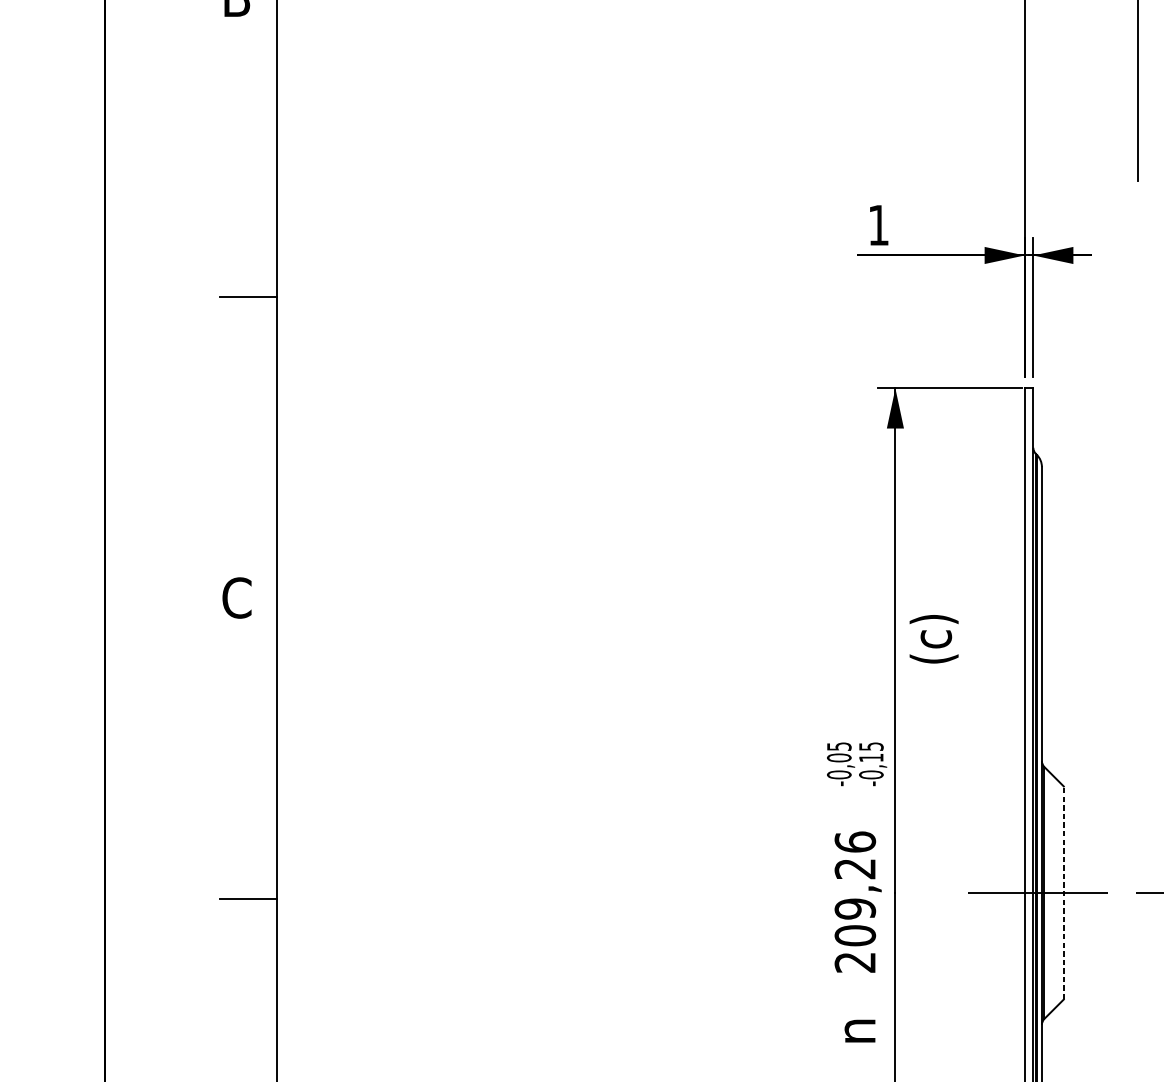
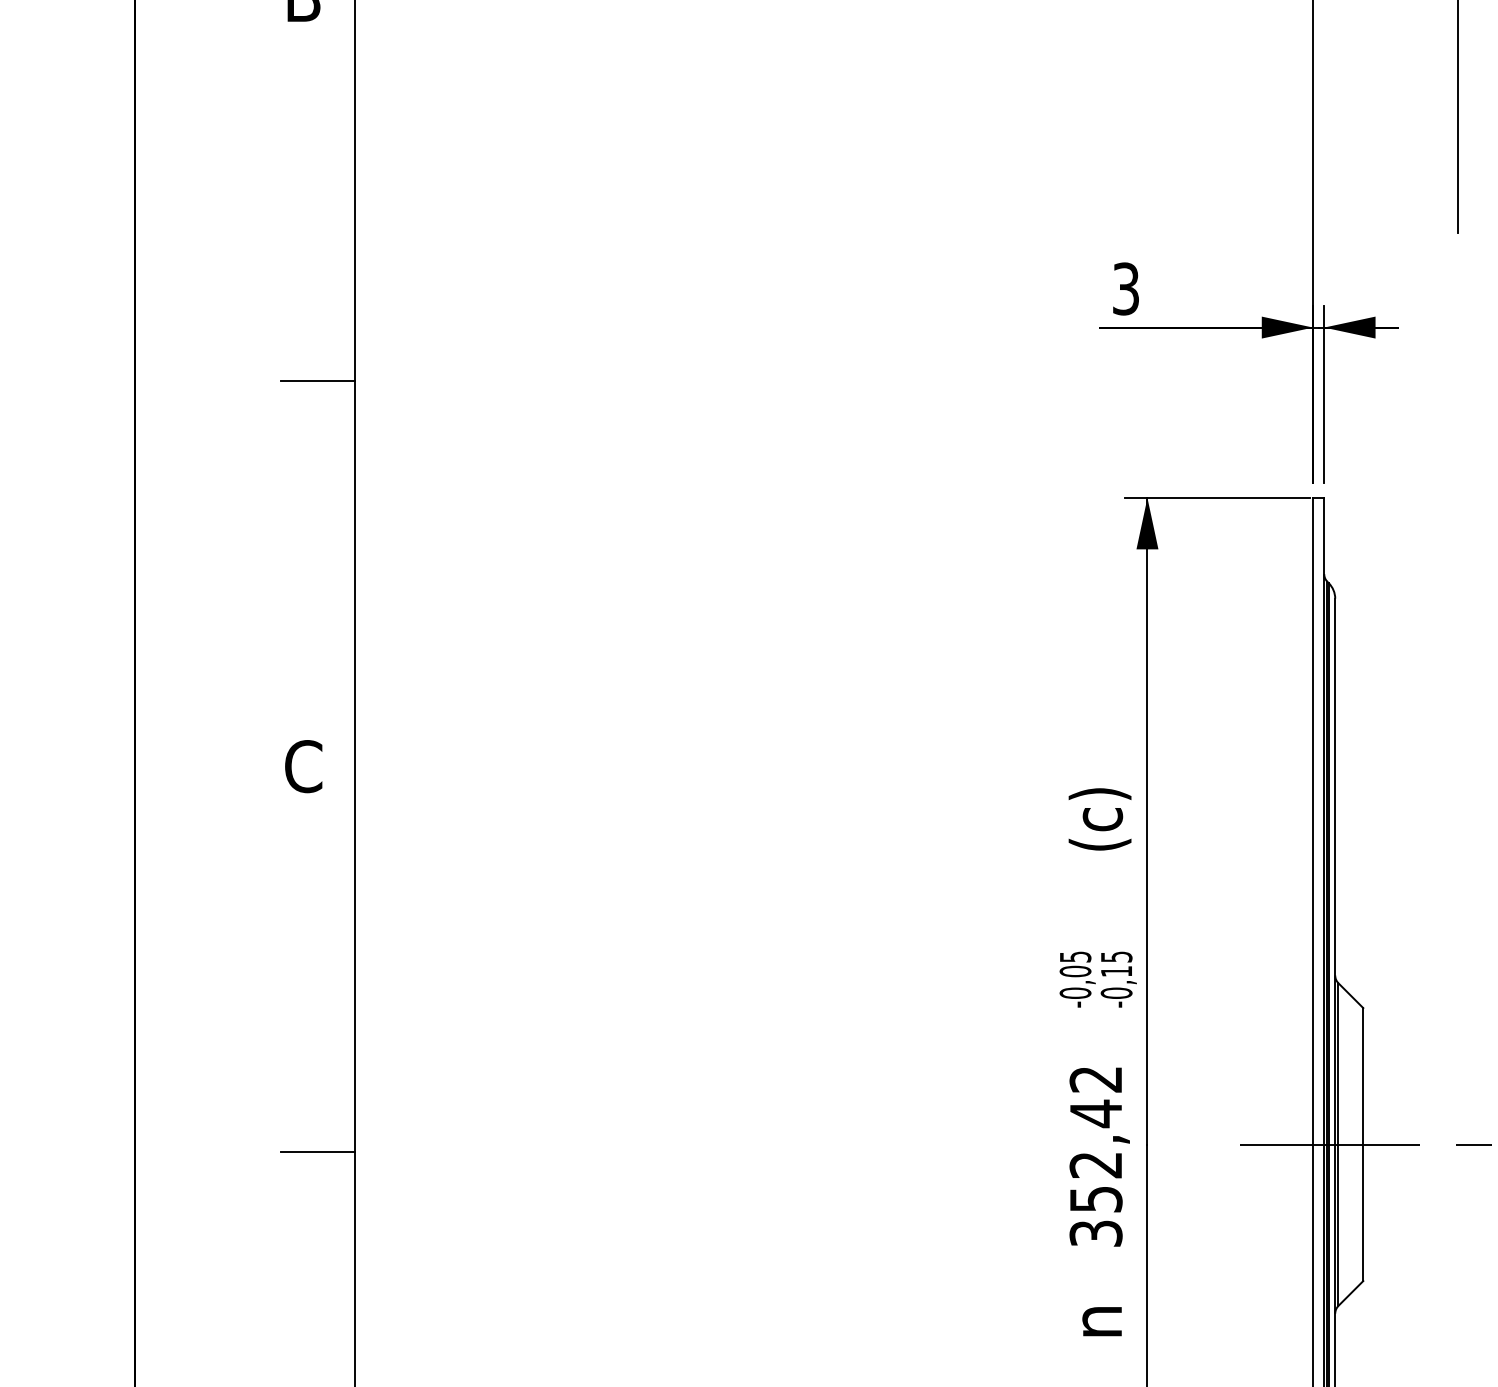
text: (878, 224) -> (1125, 288), 1 -> 3
text: (933, 639) -> (1099, 819), moved
line: (1063, 892) -> (1363, 1144), dashed -> solid
text: (854, 901) -> (1095, 1155), 209,26 -> 352,42

